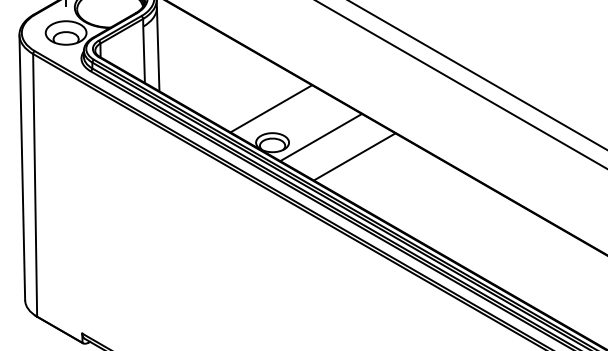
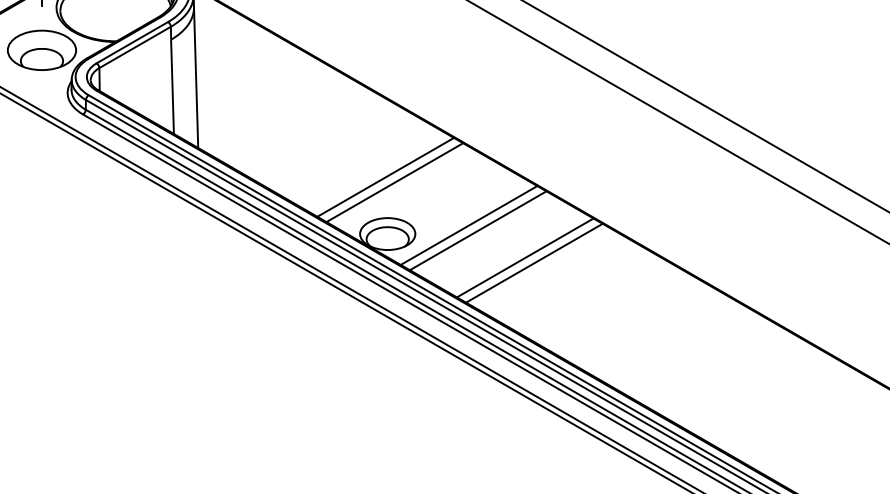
line: (276, 111) -> (394, 181), added
line: (326, 140) -> (478, 230), added
line: (359, 159) -> (533, 262), added

